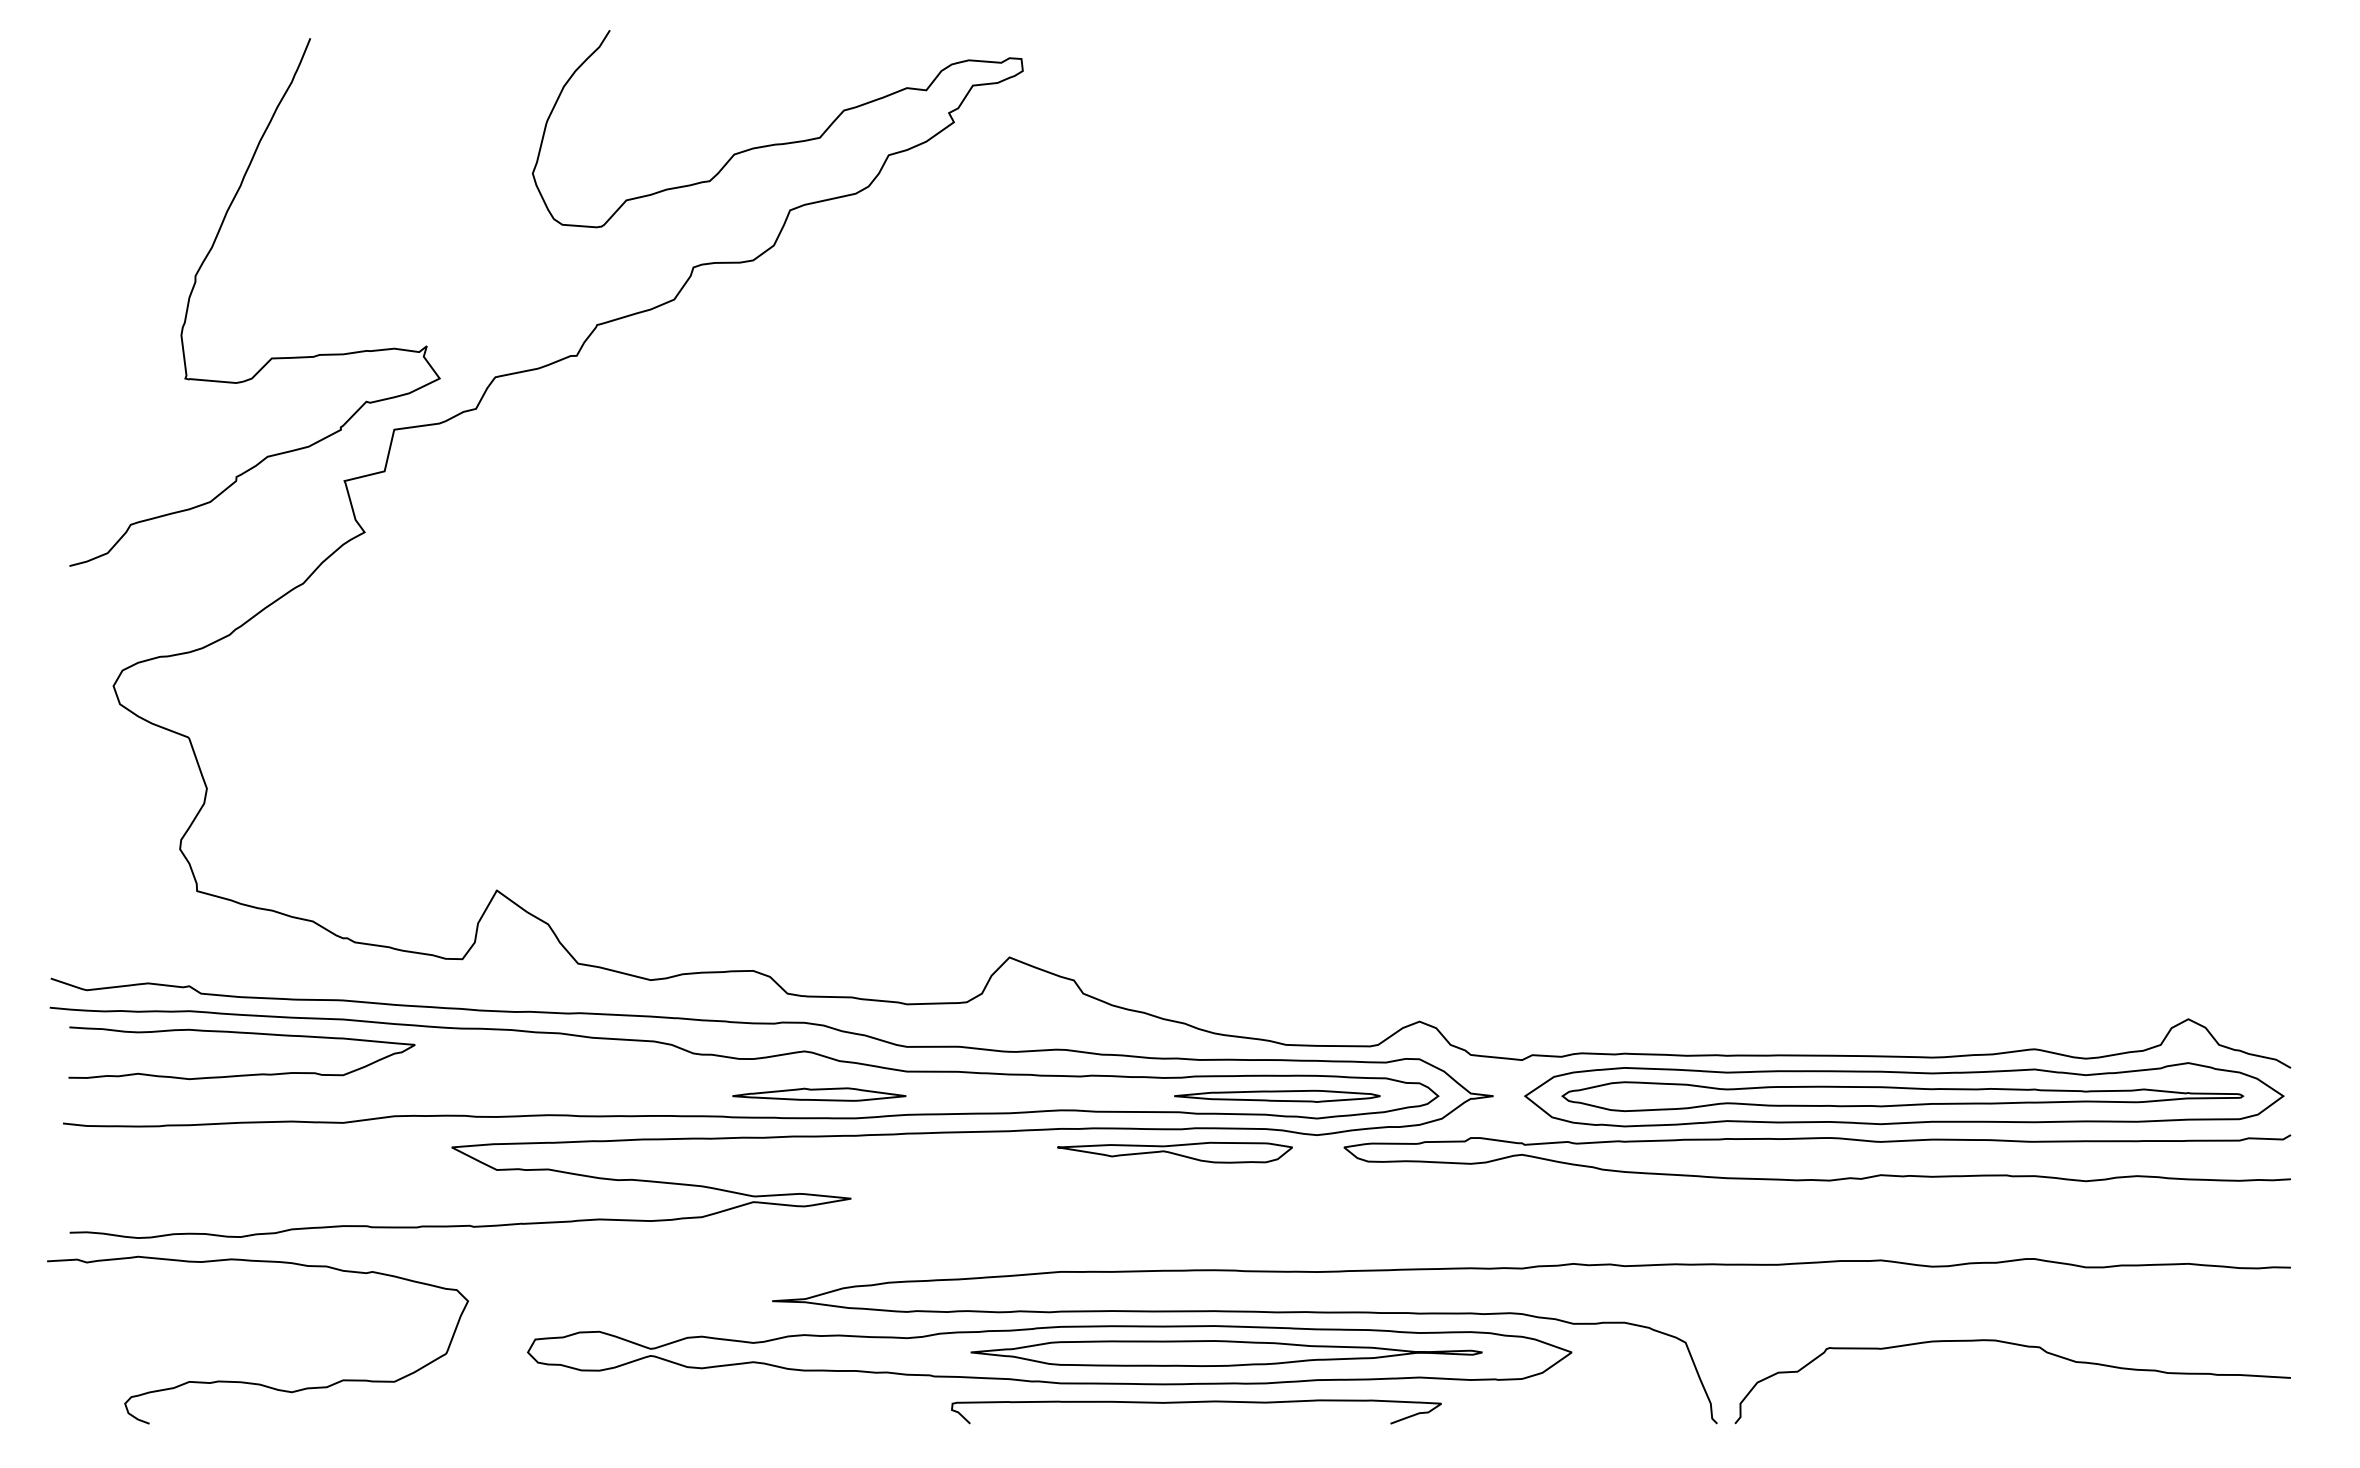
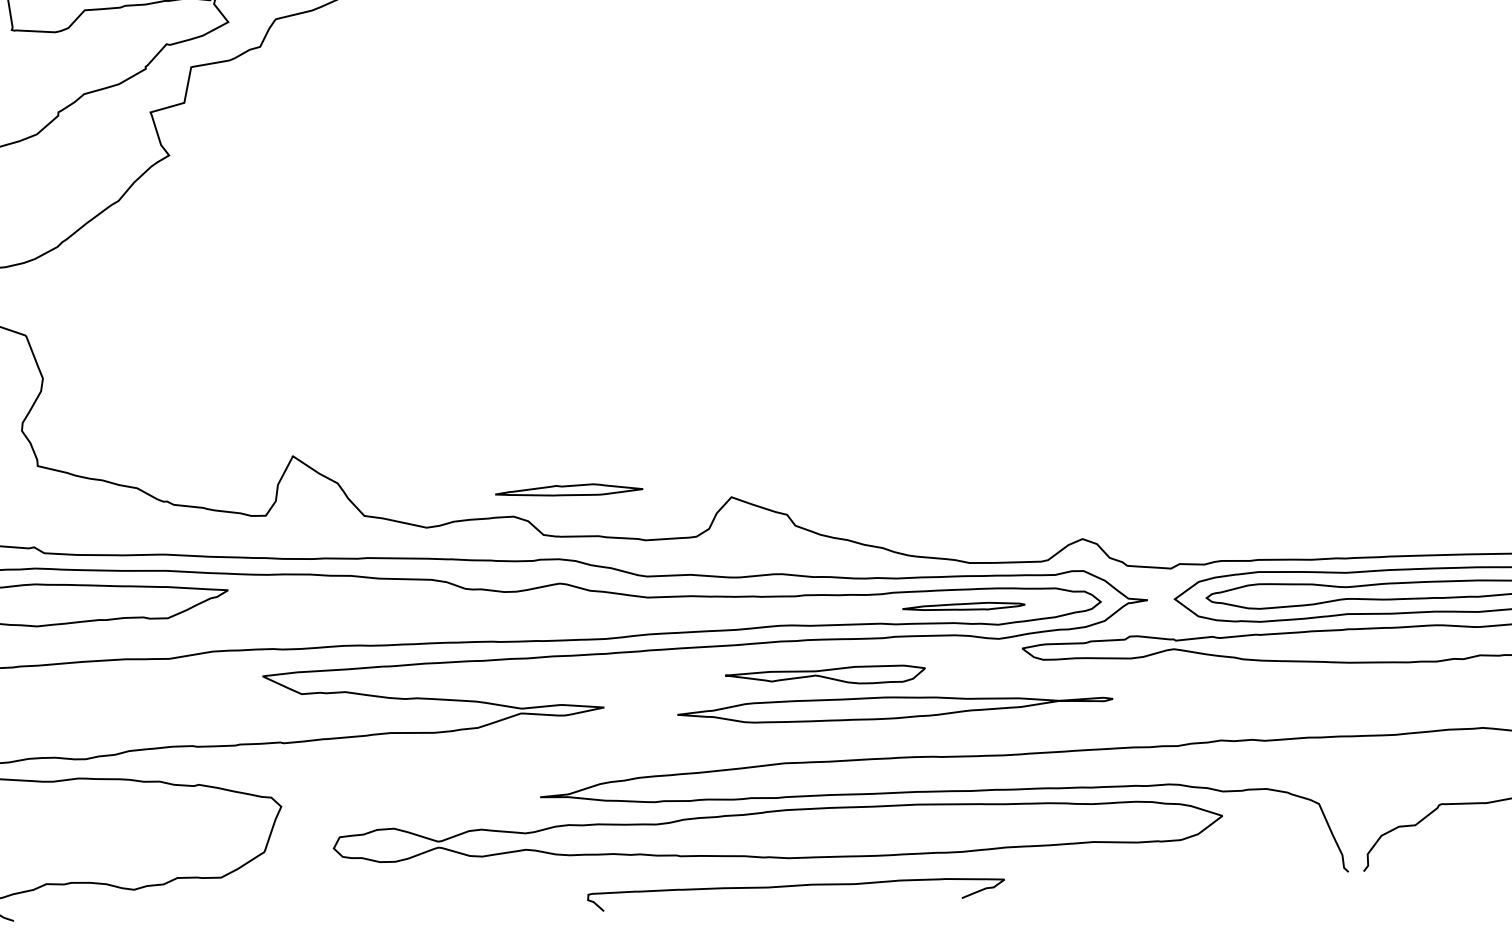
part: (819, 1094) -> (569, 490), moved
part: (1277, 1095) -> (963, 606), size x0.7
part: (1174, 1152) -> (824, 676), moved
part: (1226, 1353) -> (895, 707), moved
curve: (1196, 1402) -> (796, 886), moved

